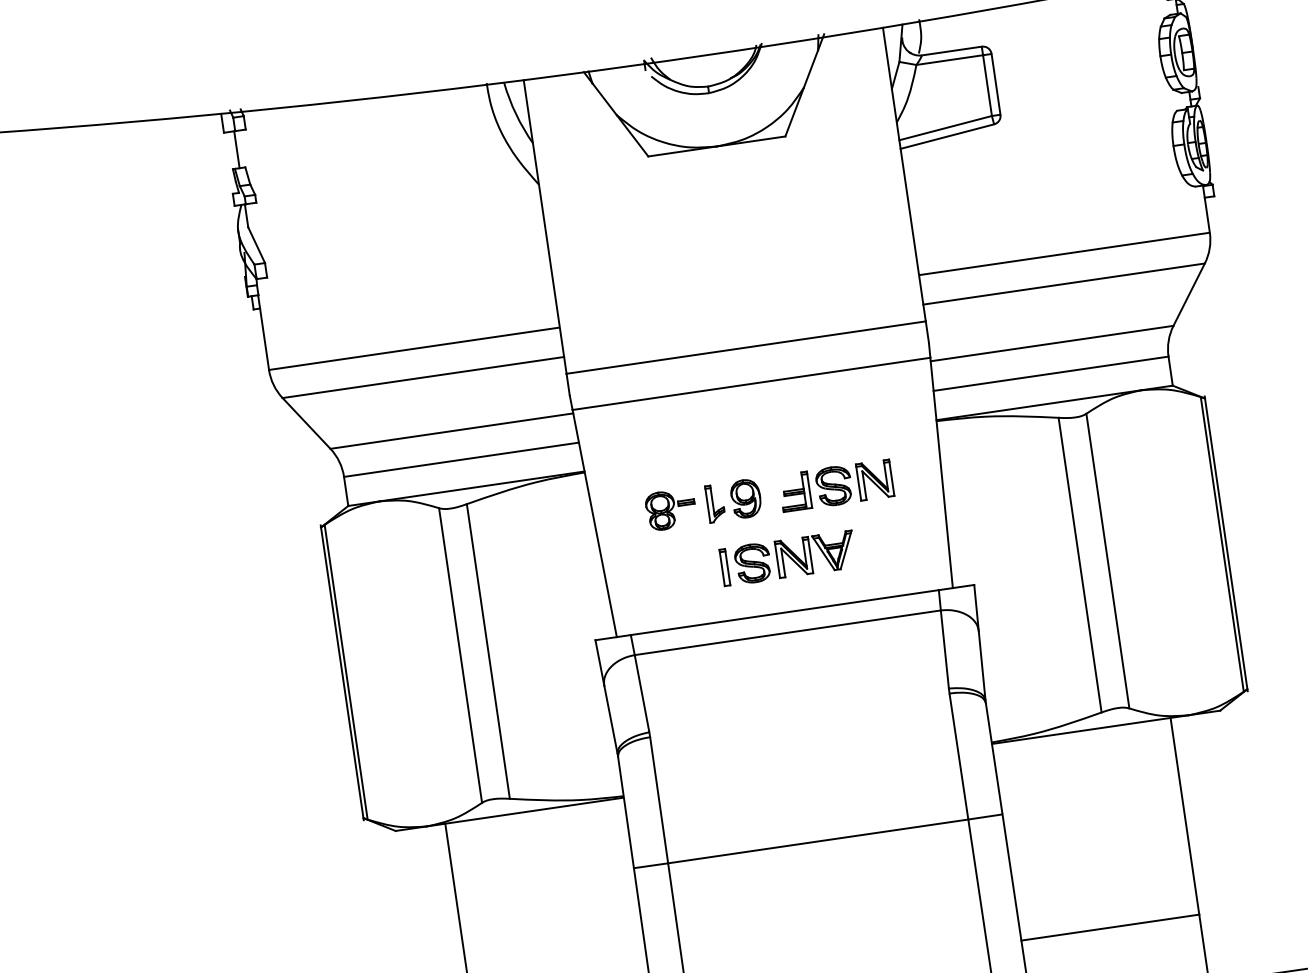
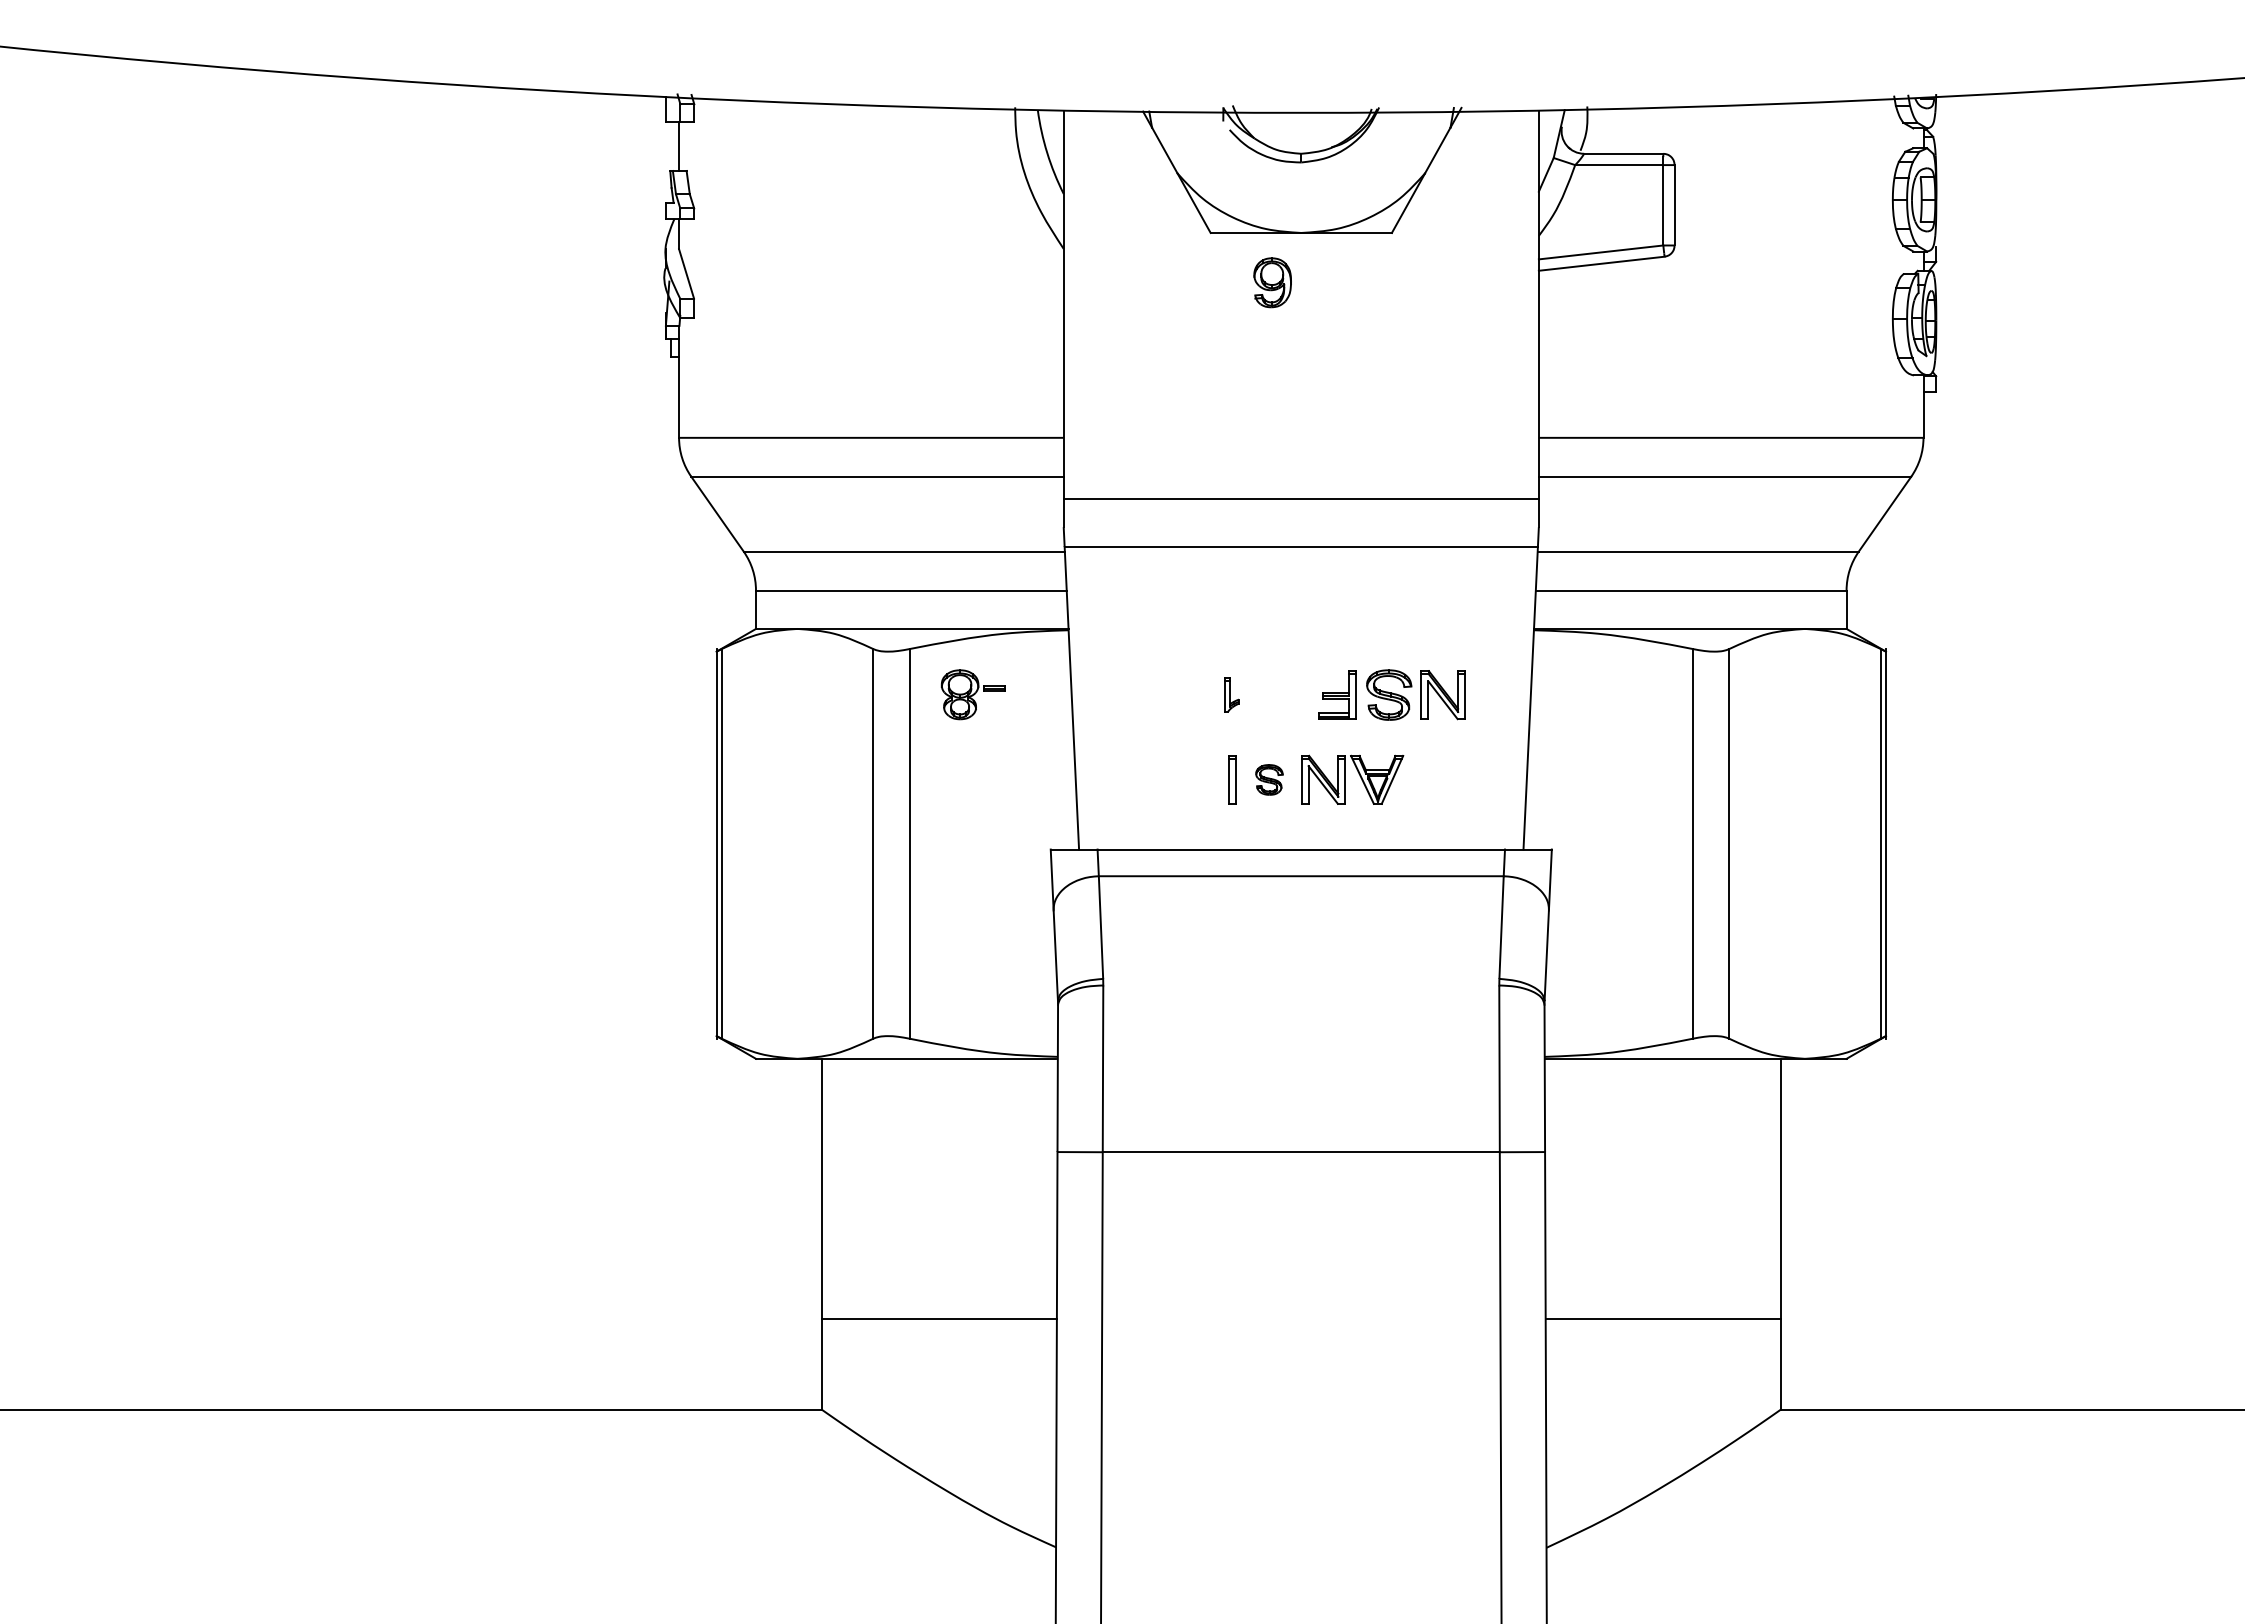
part: (745, 498) -> (1272, 282), moved
part: (714, 503) -> (1231, 694), size x0.7
part: (670, 509) -> (972, 694), moved
part: (753, 563) -> (1269, 779), size x0.6

